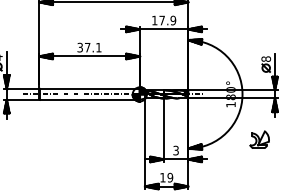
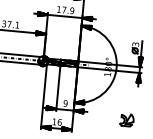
text: (265, 58) -> (135, 43), 8 -> 3
part: (259, 139) -> (126, 119), moved
text: (175, 150) -> (65, 103), 3 -> 9
text: (170, 177) -> (59, 122), 19 -> 16

